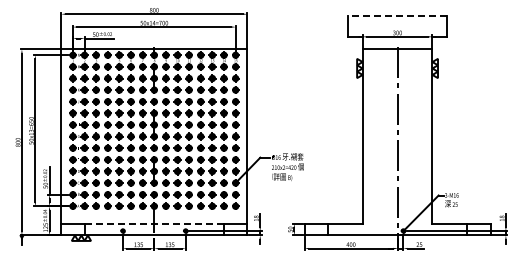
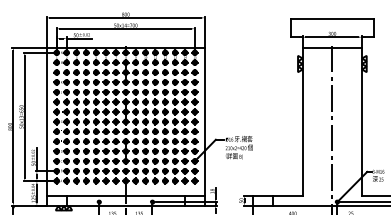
line: (397, 16) -> (332, 19), dashed -> solid
line: (154, 223) -> (125, 195), dashed -> solid

